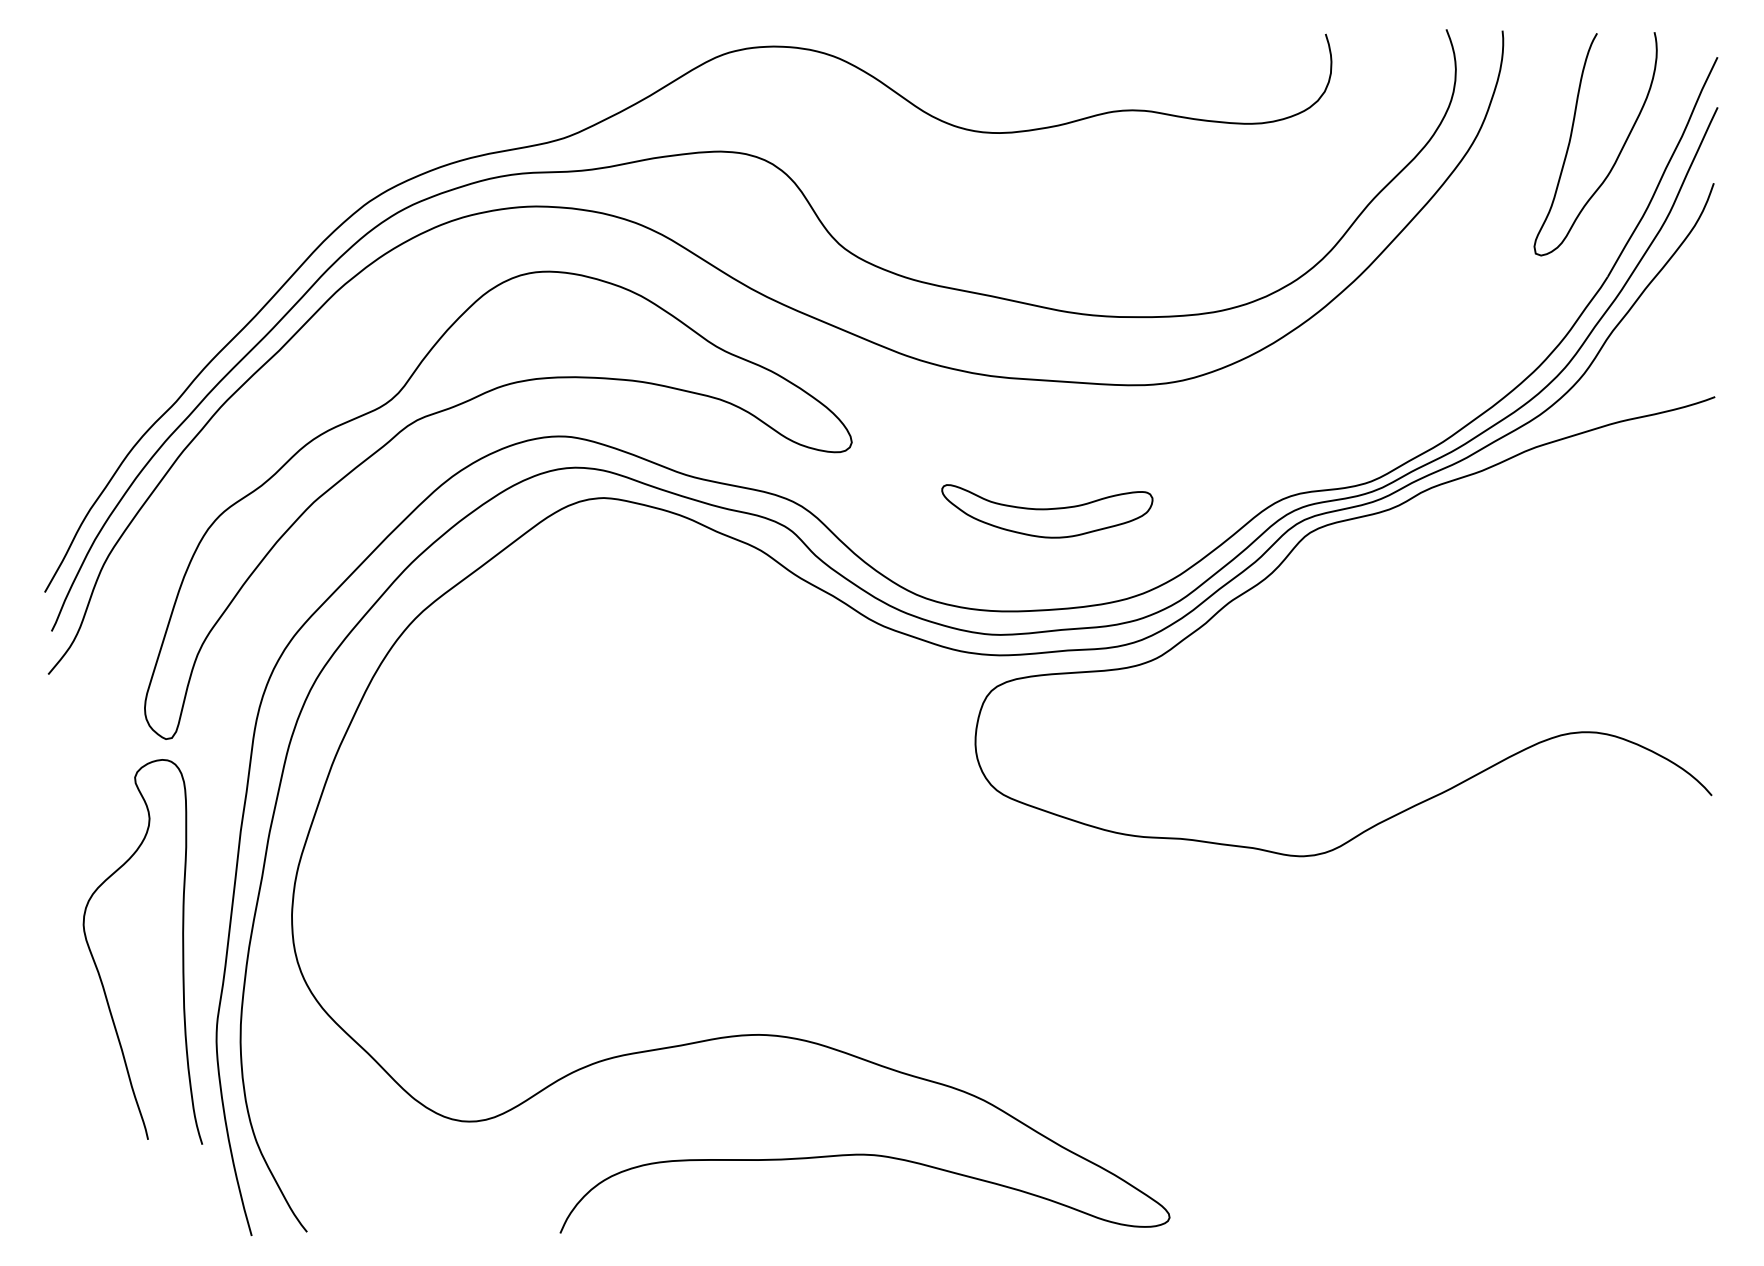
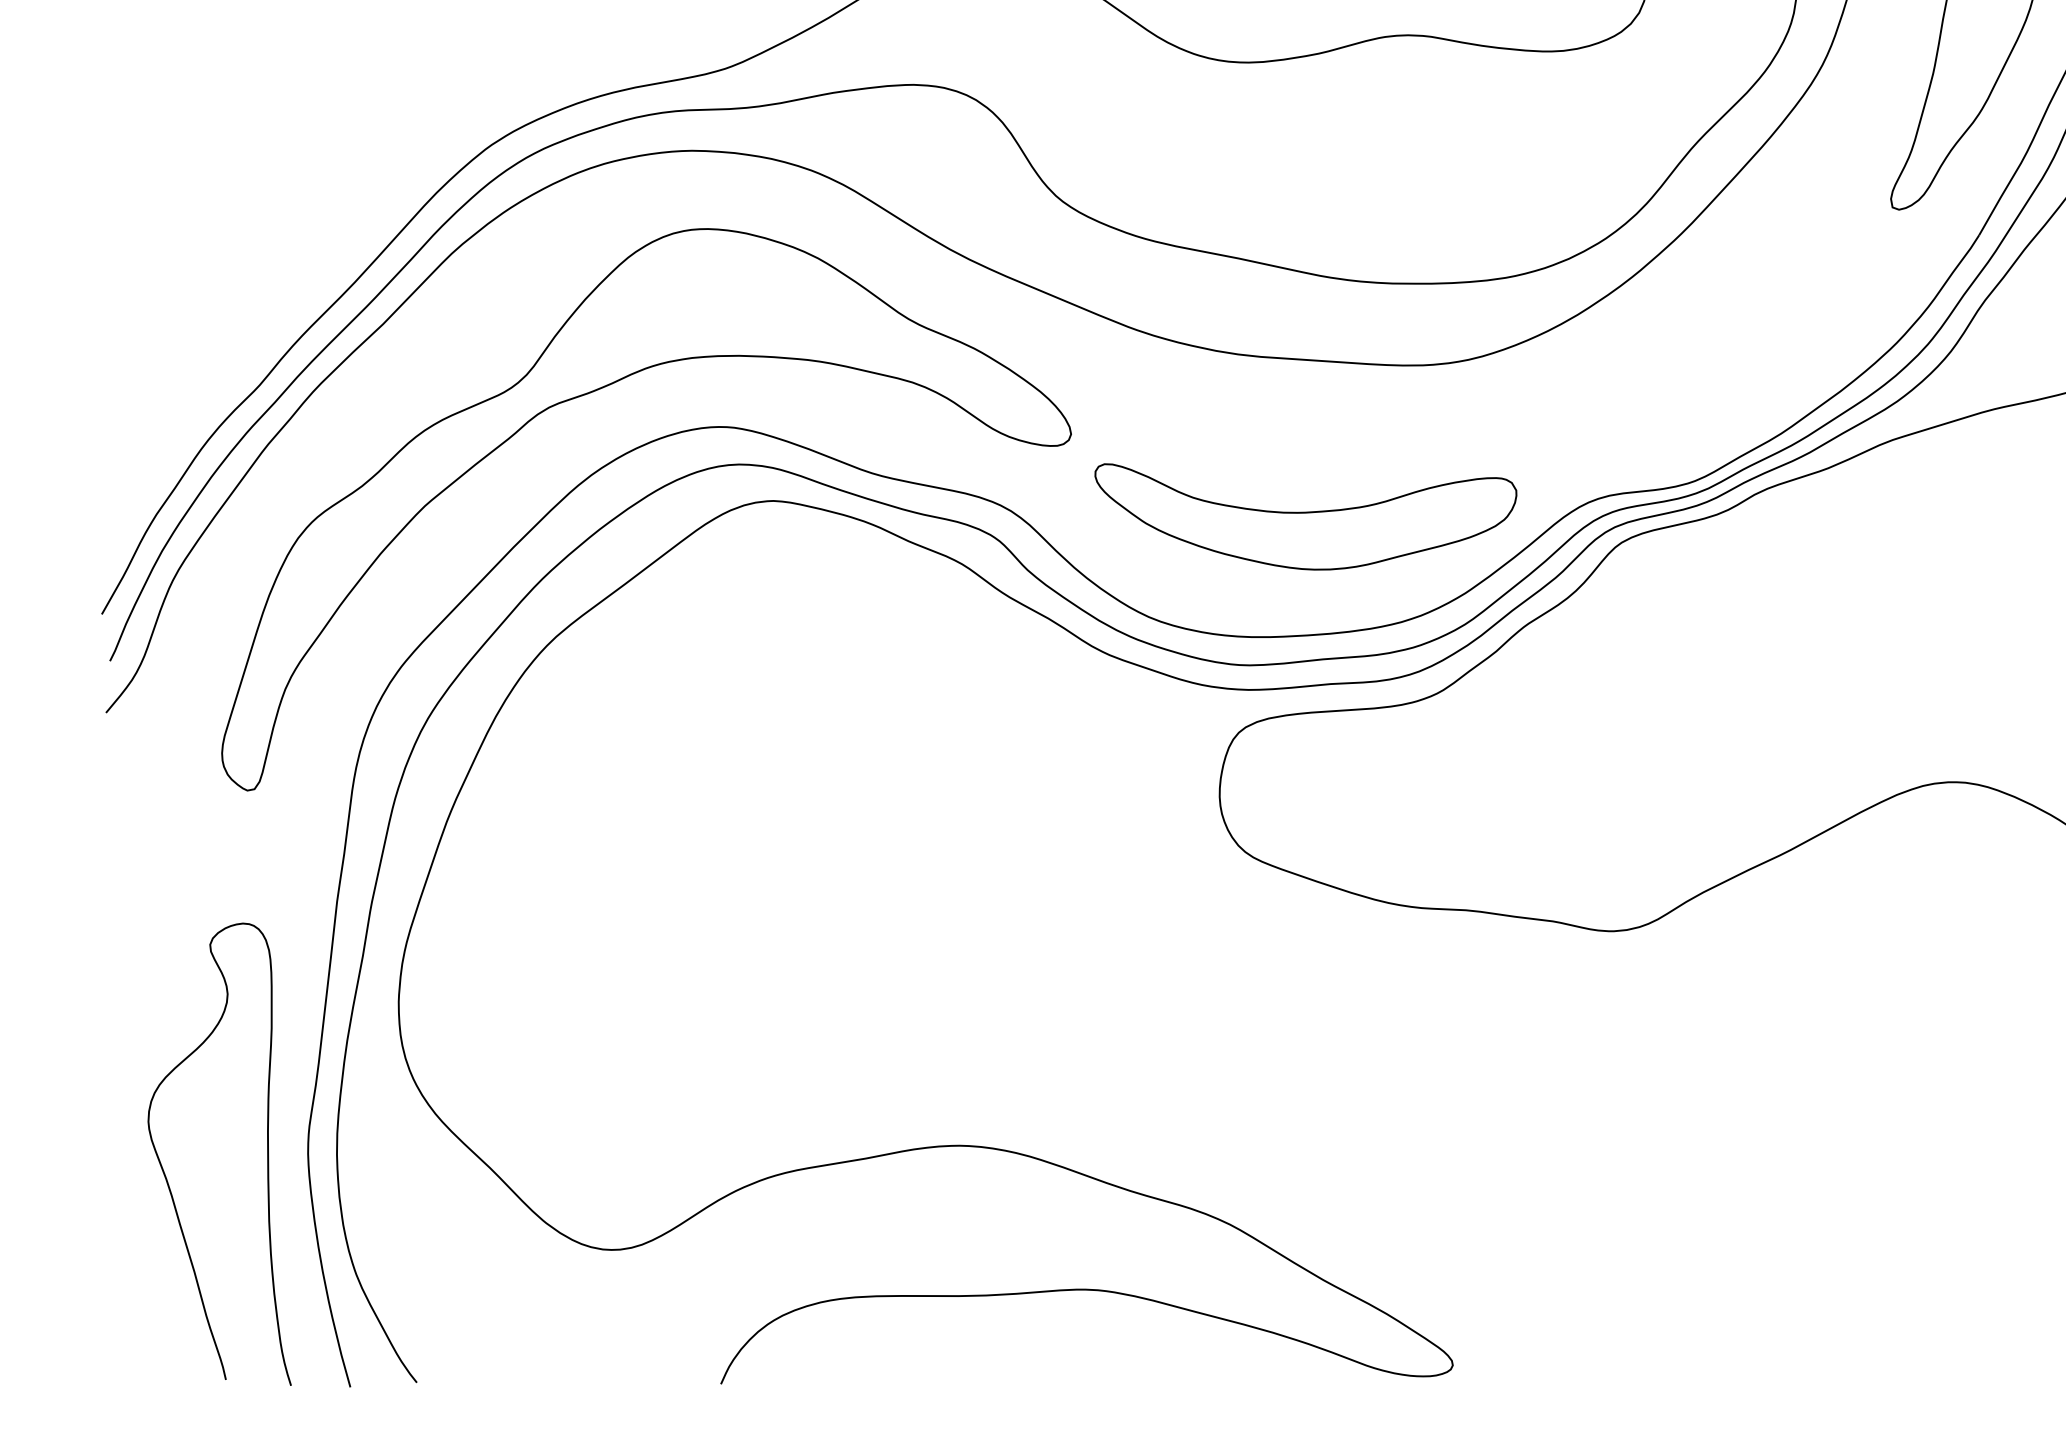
part: (1047, 511) -> (1306, 517), size x1.67
curve: (182, 951) -> (267, 1153), moved

